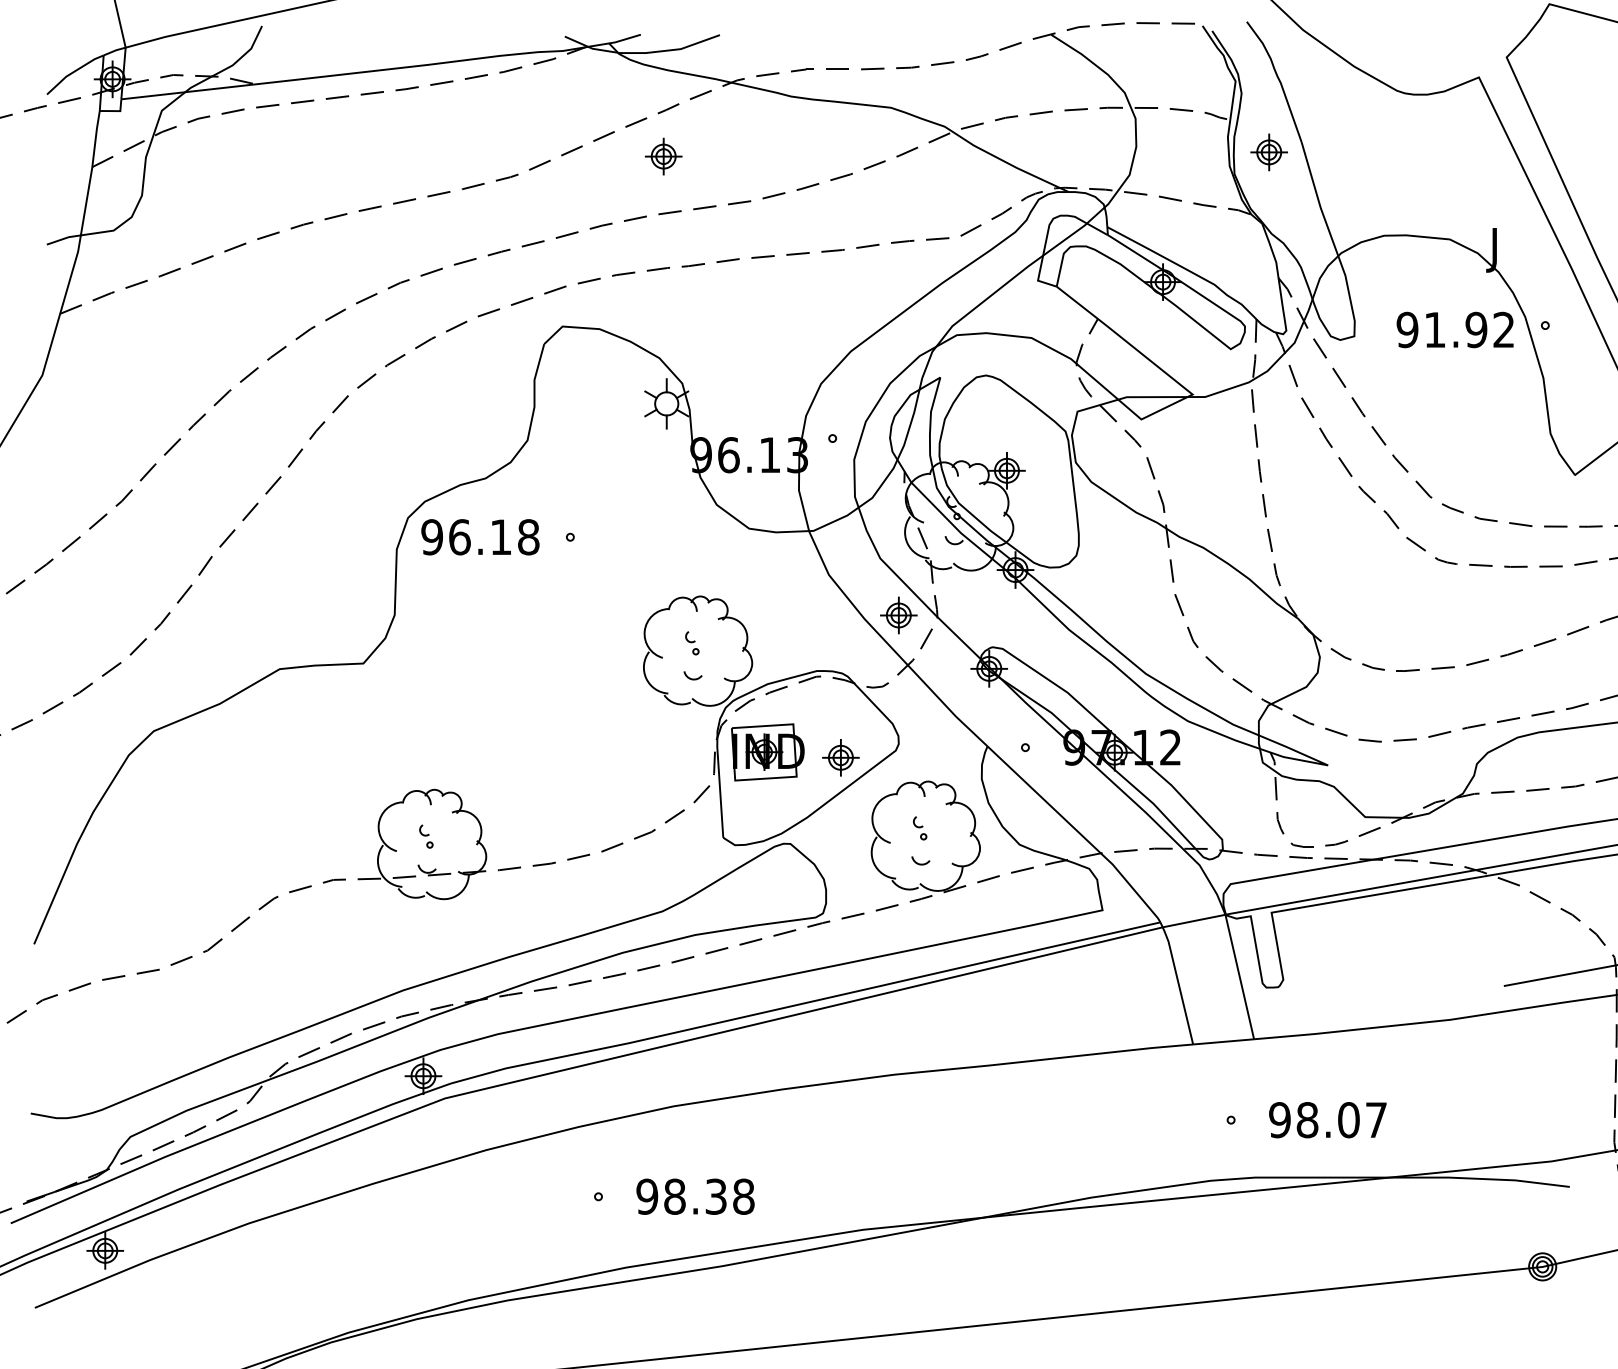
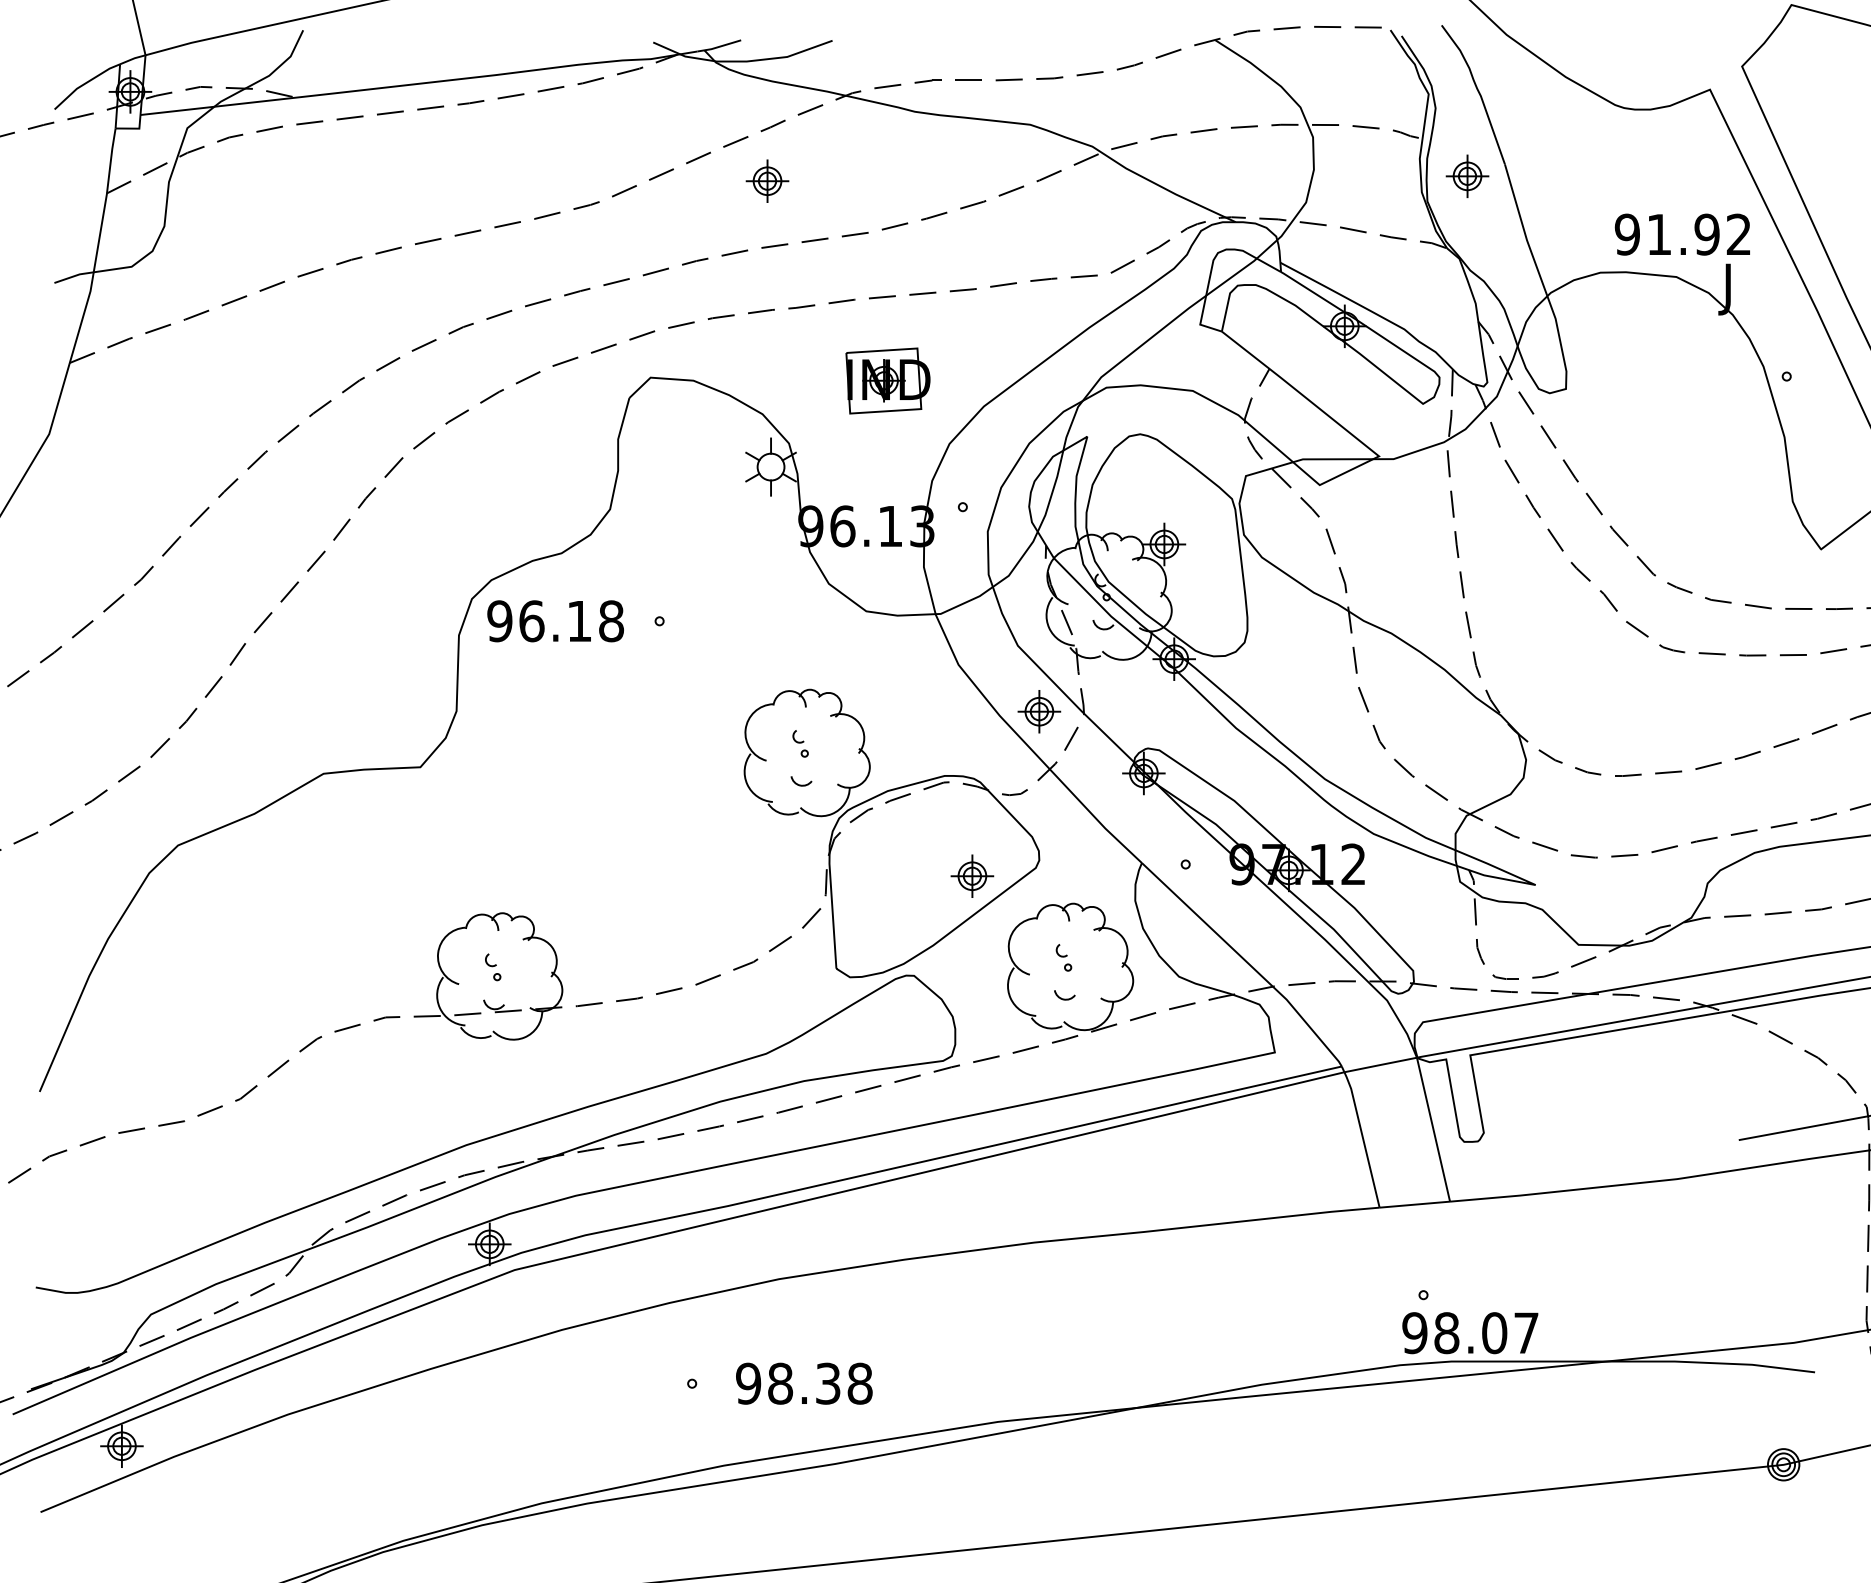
text: (1454, 329) -> (1681, 234), moved
part: (767, 751) -> (887, 380), moved
text: (1328, 1120) -> (1470, 1333), moved

